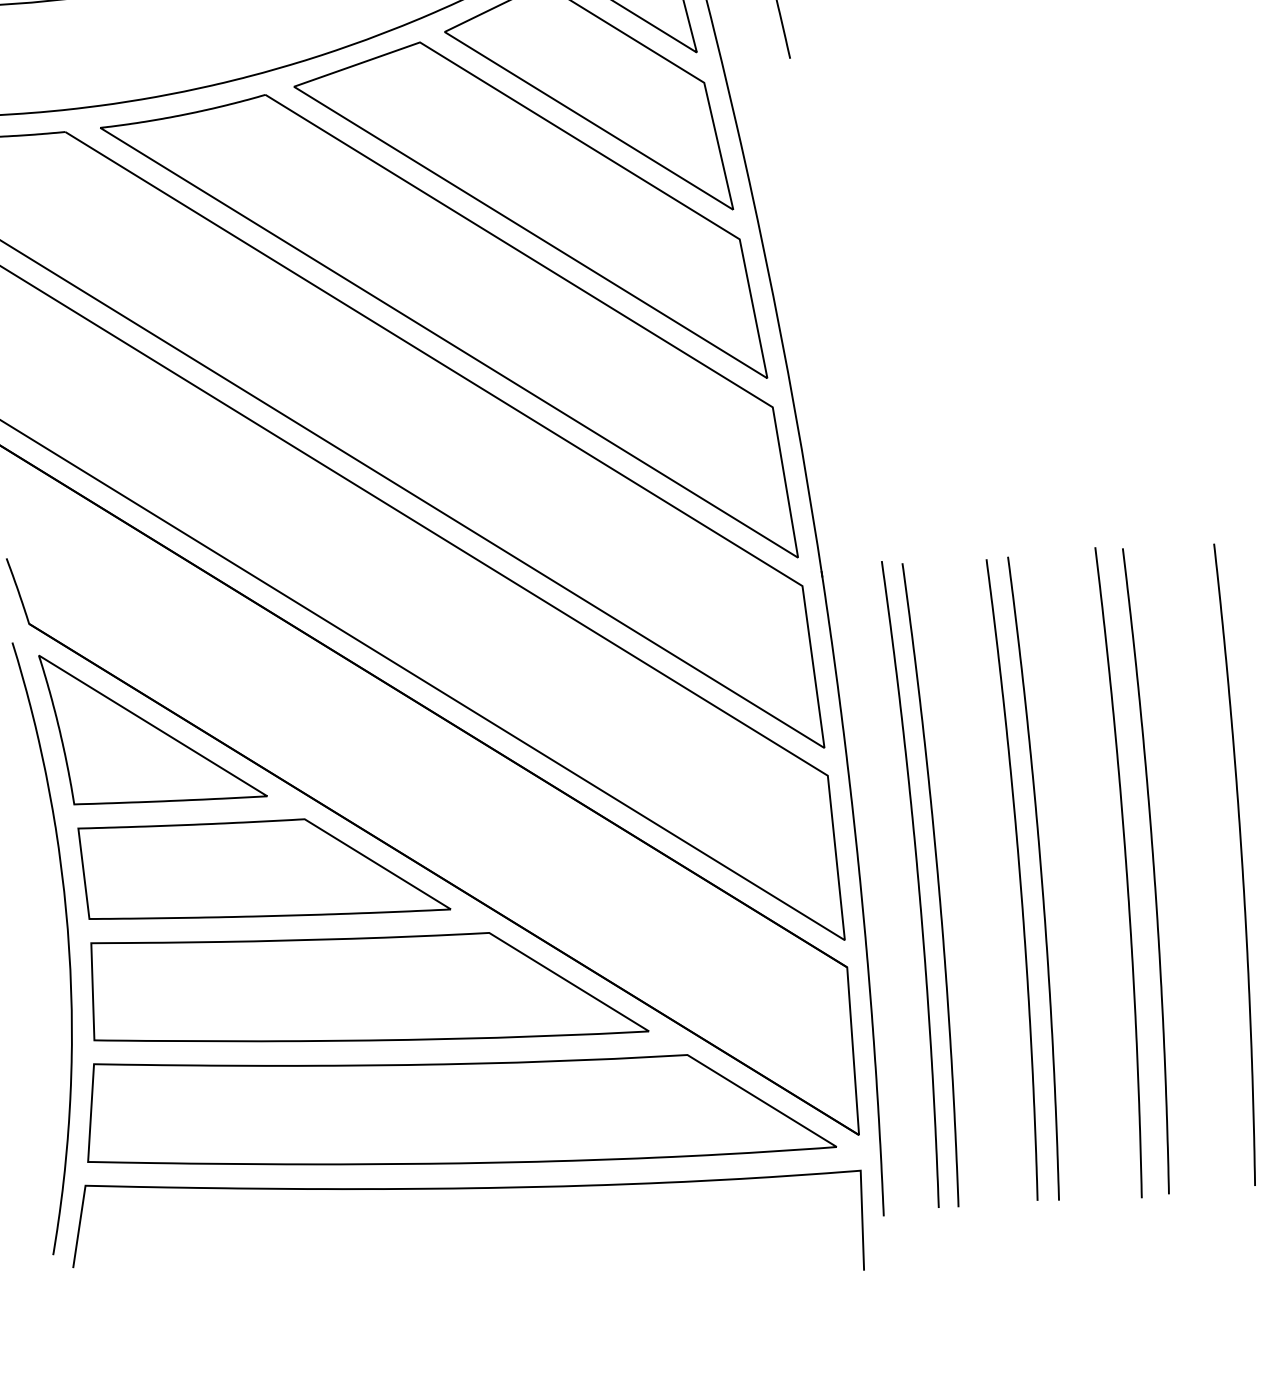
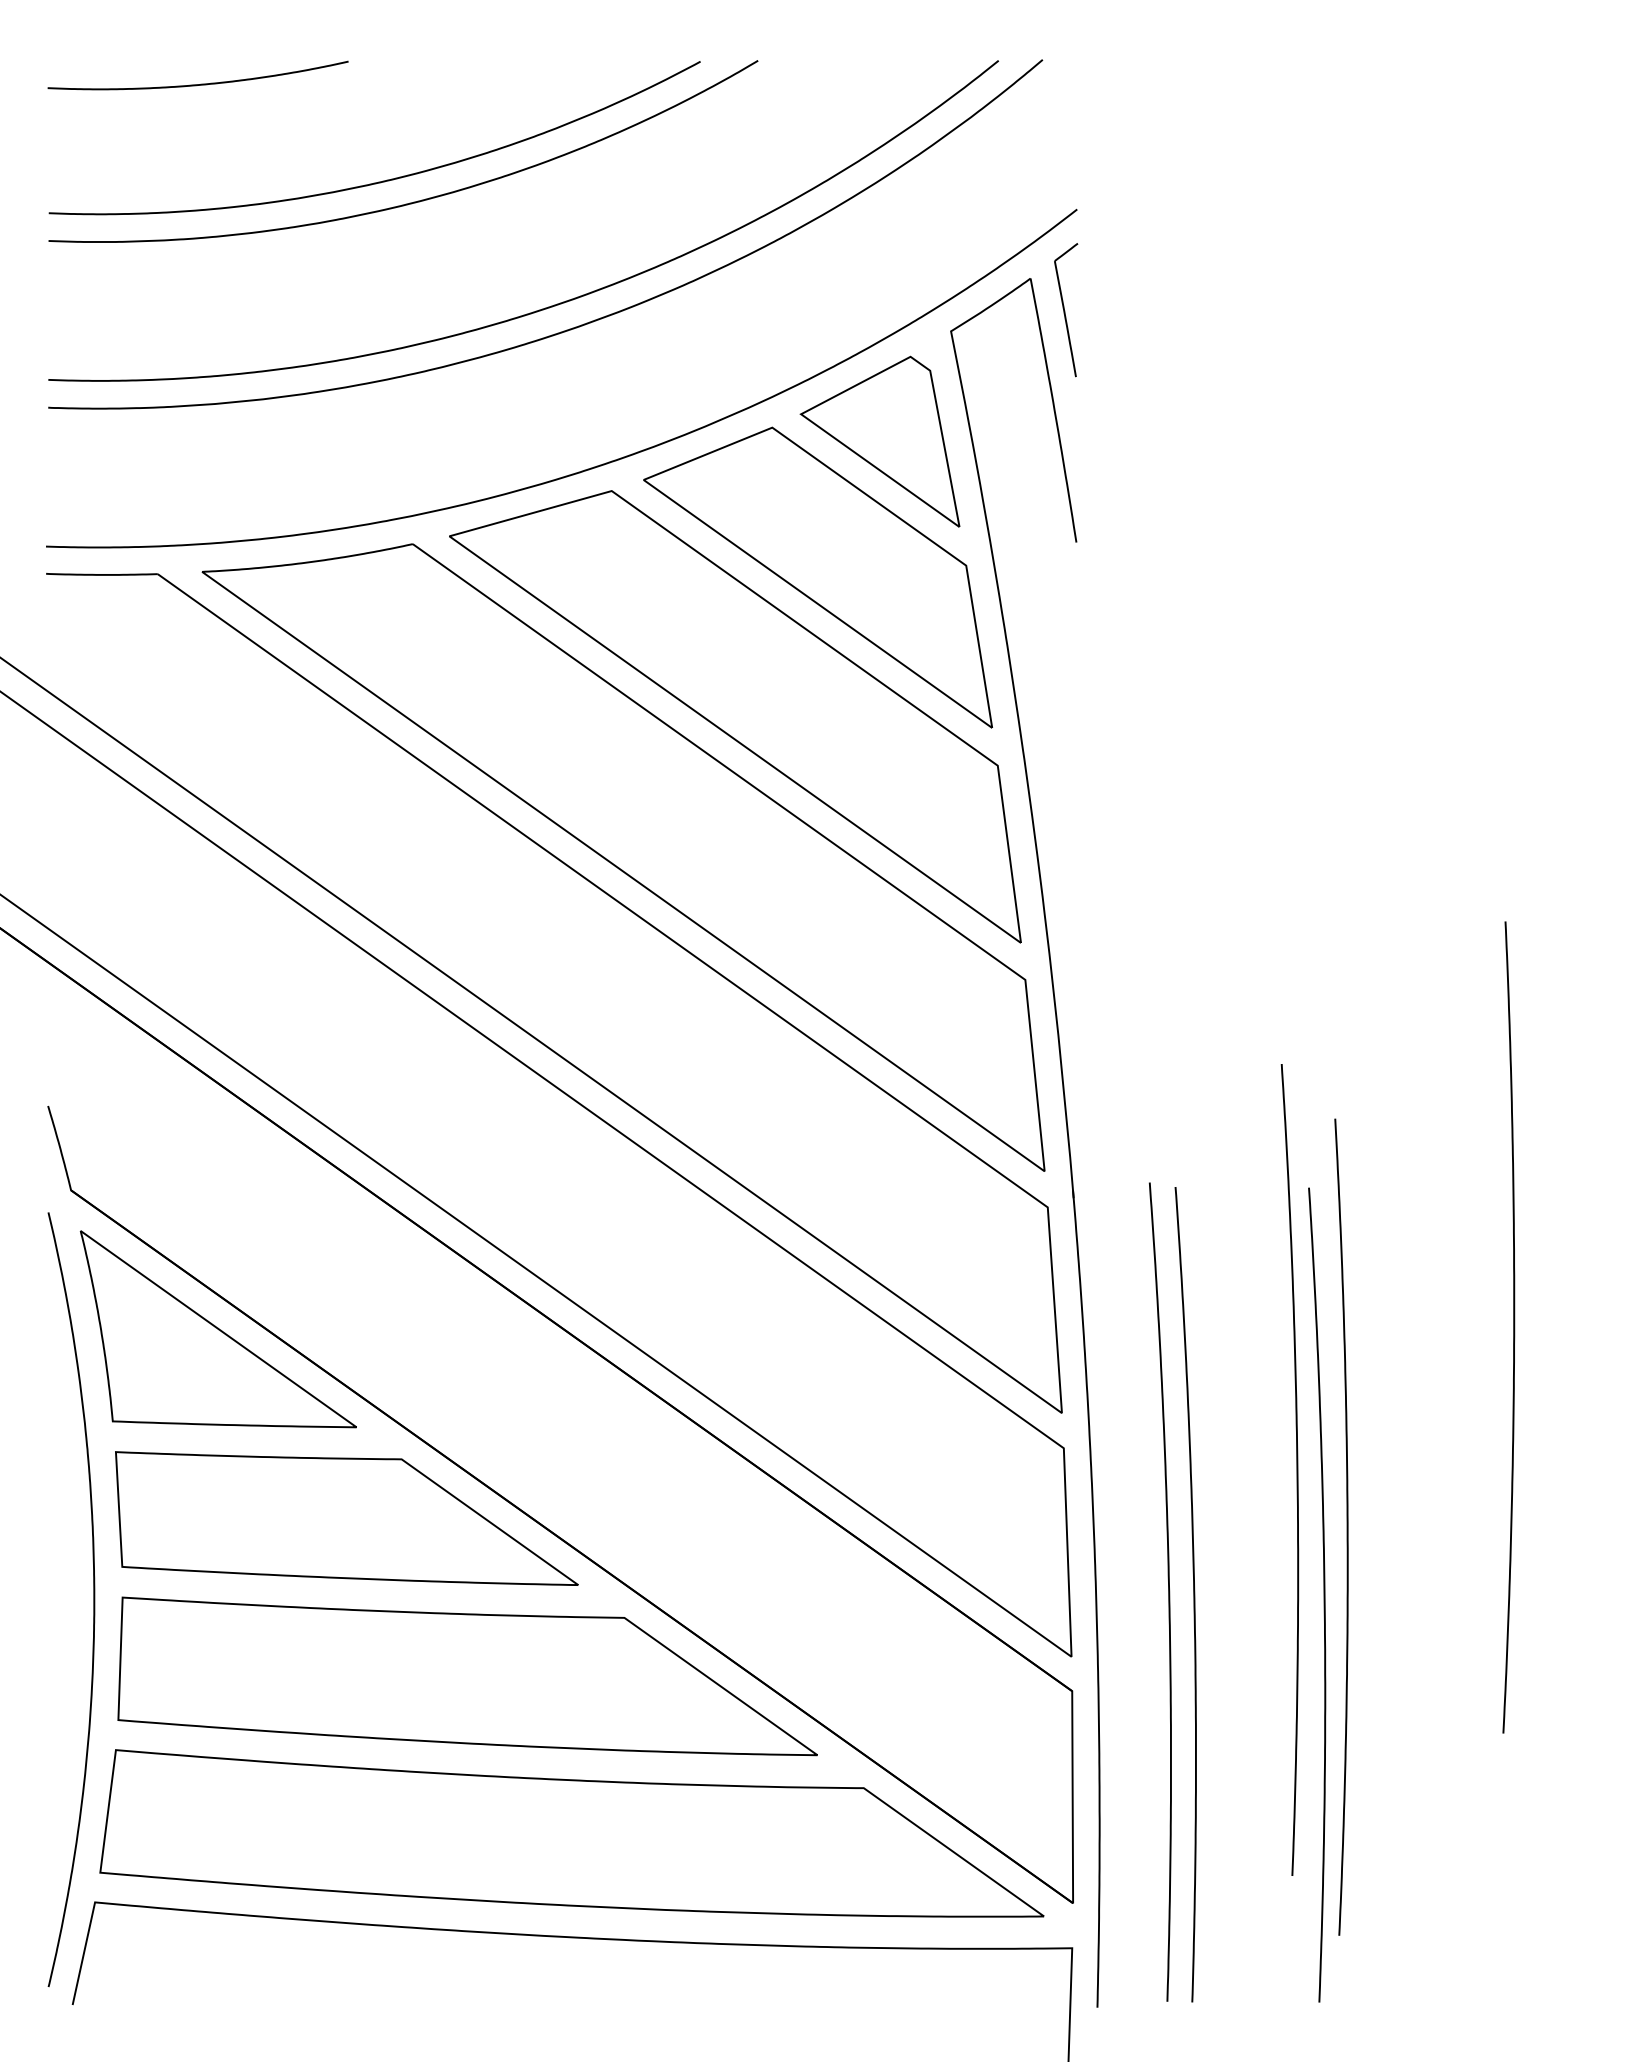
curve: (1241, 864) -> (1513, 1327), moved
curve: (1153, 870) -> (1346, 1526), moved
curve: (1126, 872) -> (1431, 1594), removed
curve: (1019, 879) -> (1296, 1469), moved

